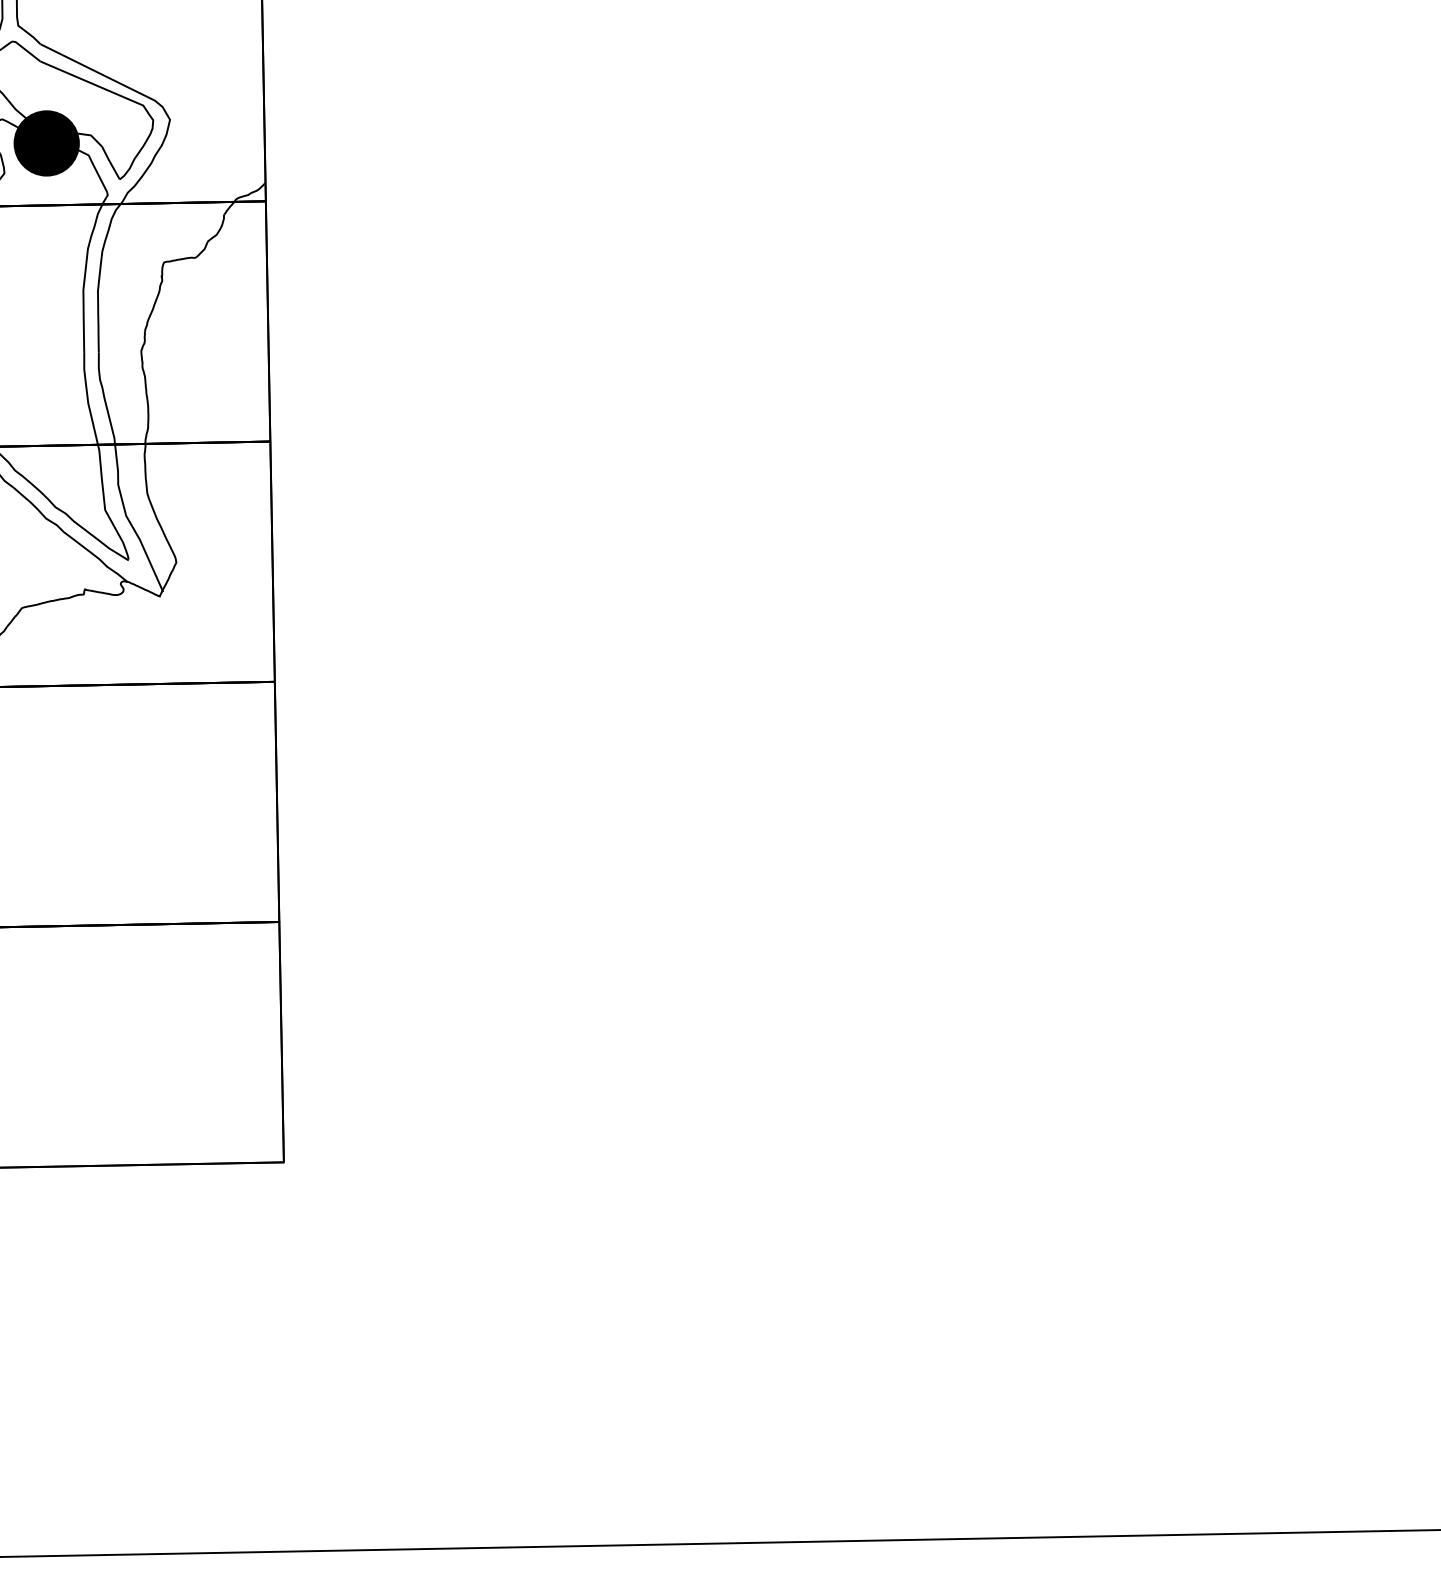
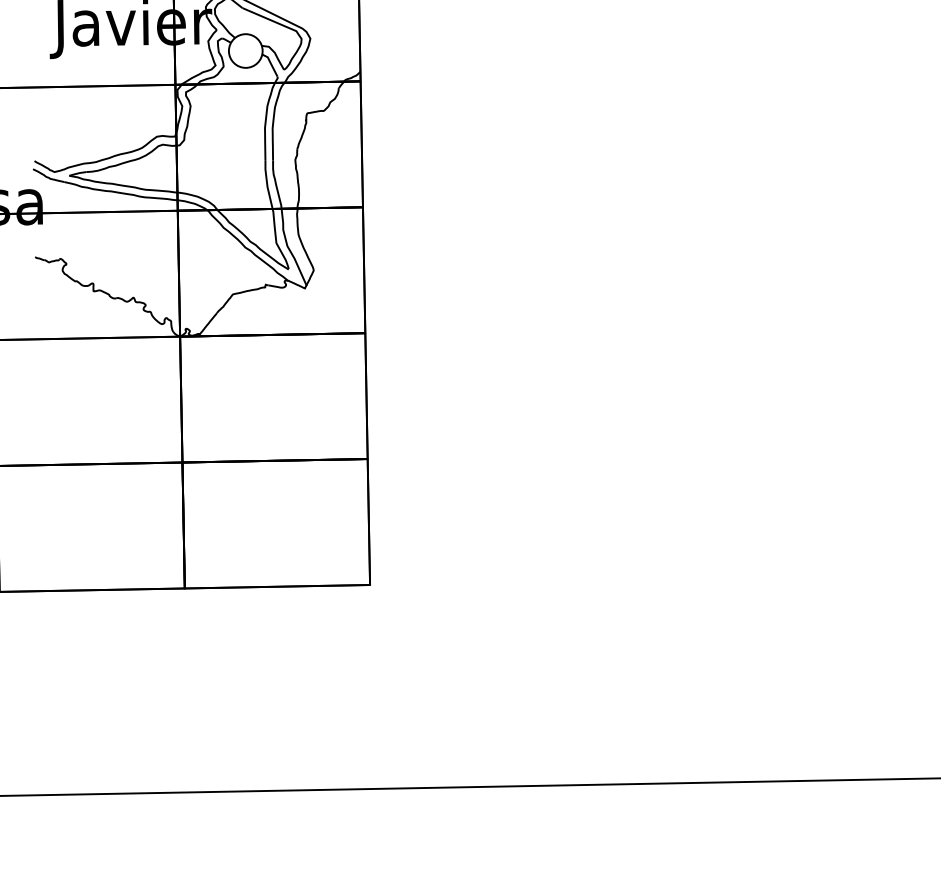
fill: (46, 142) -> (245, 50), removed
fill: (46, 142) -> (245, 50), removed

